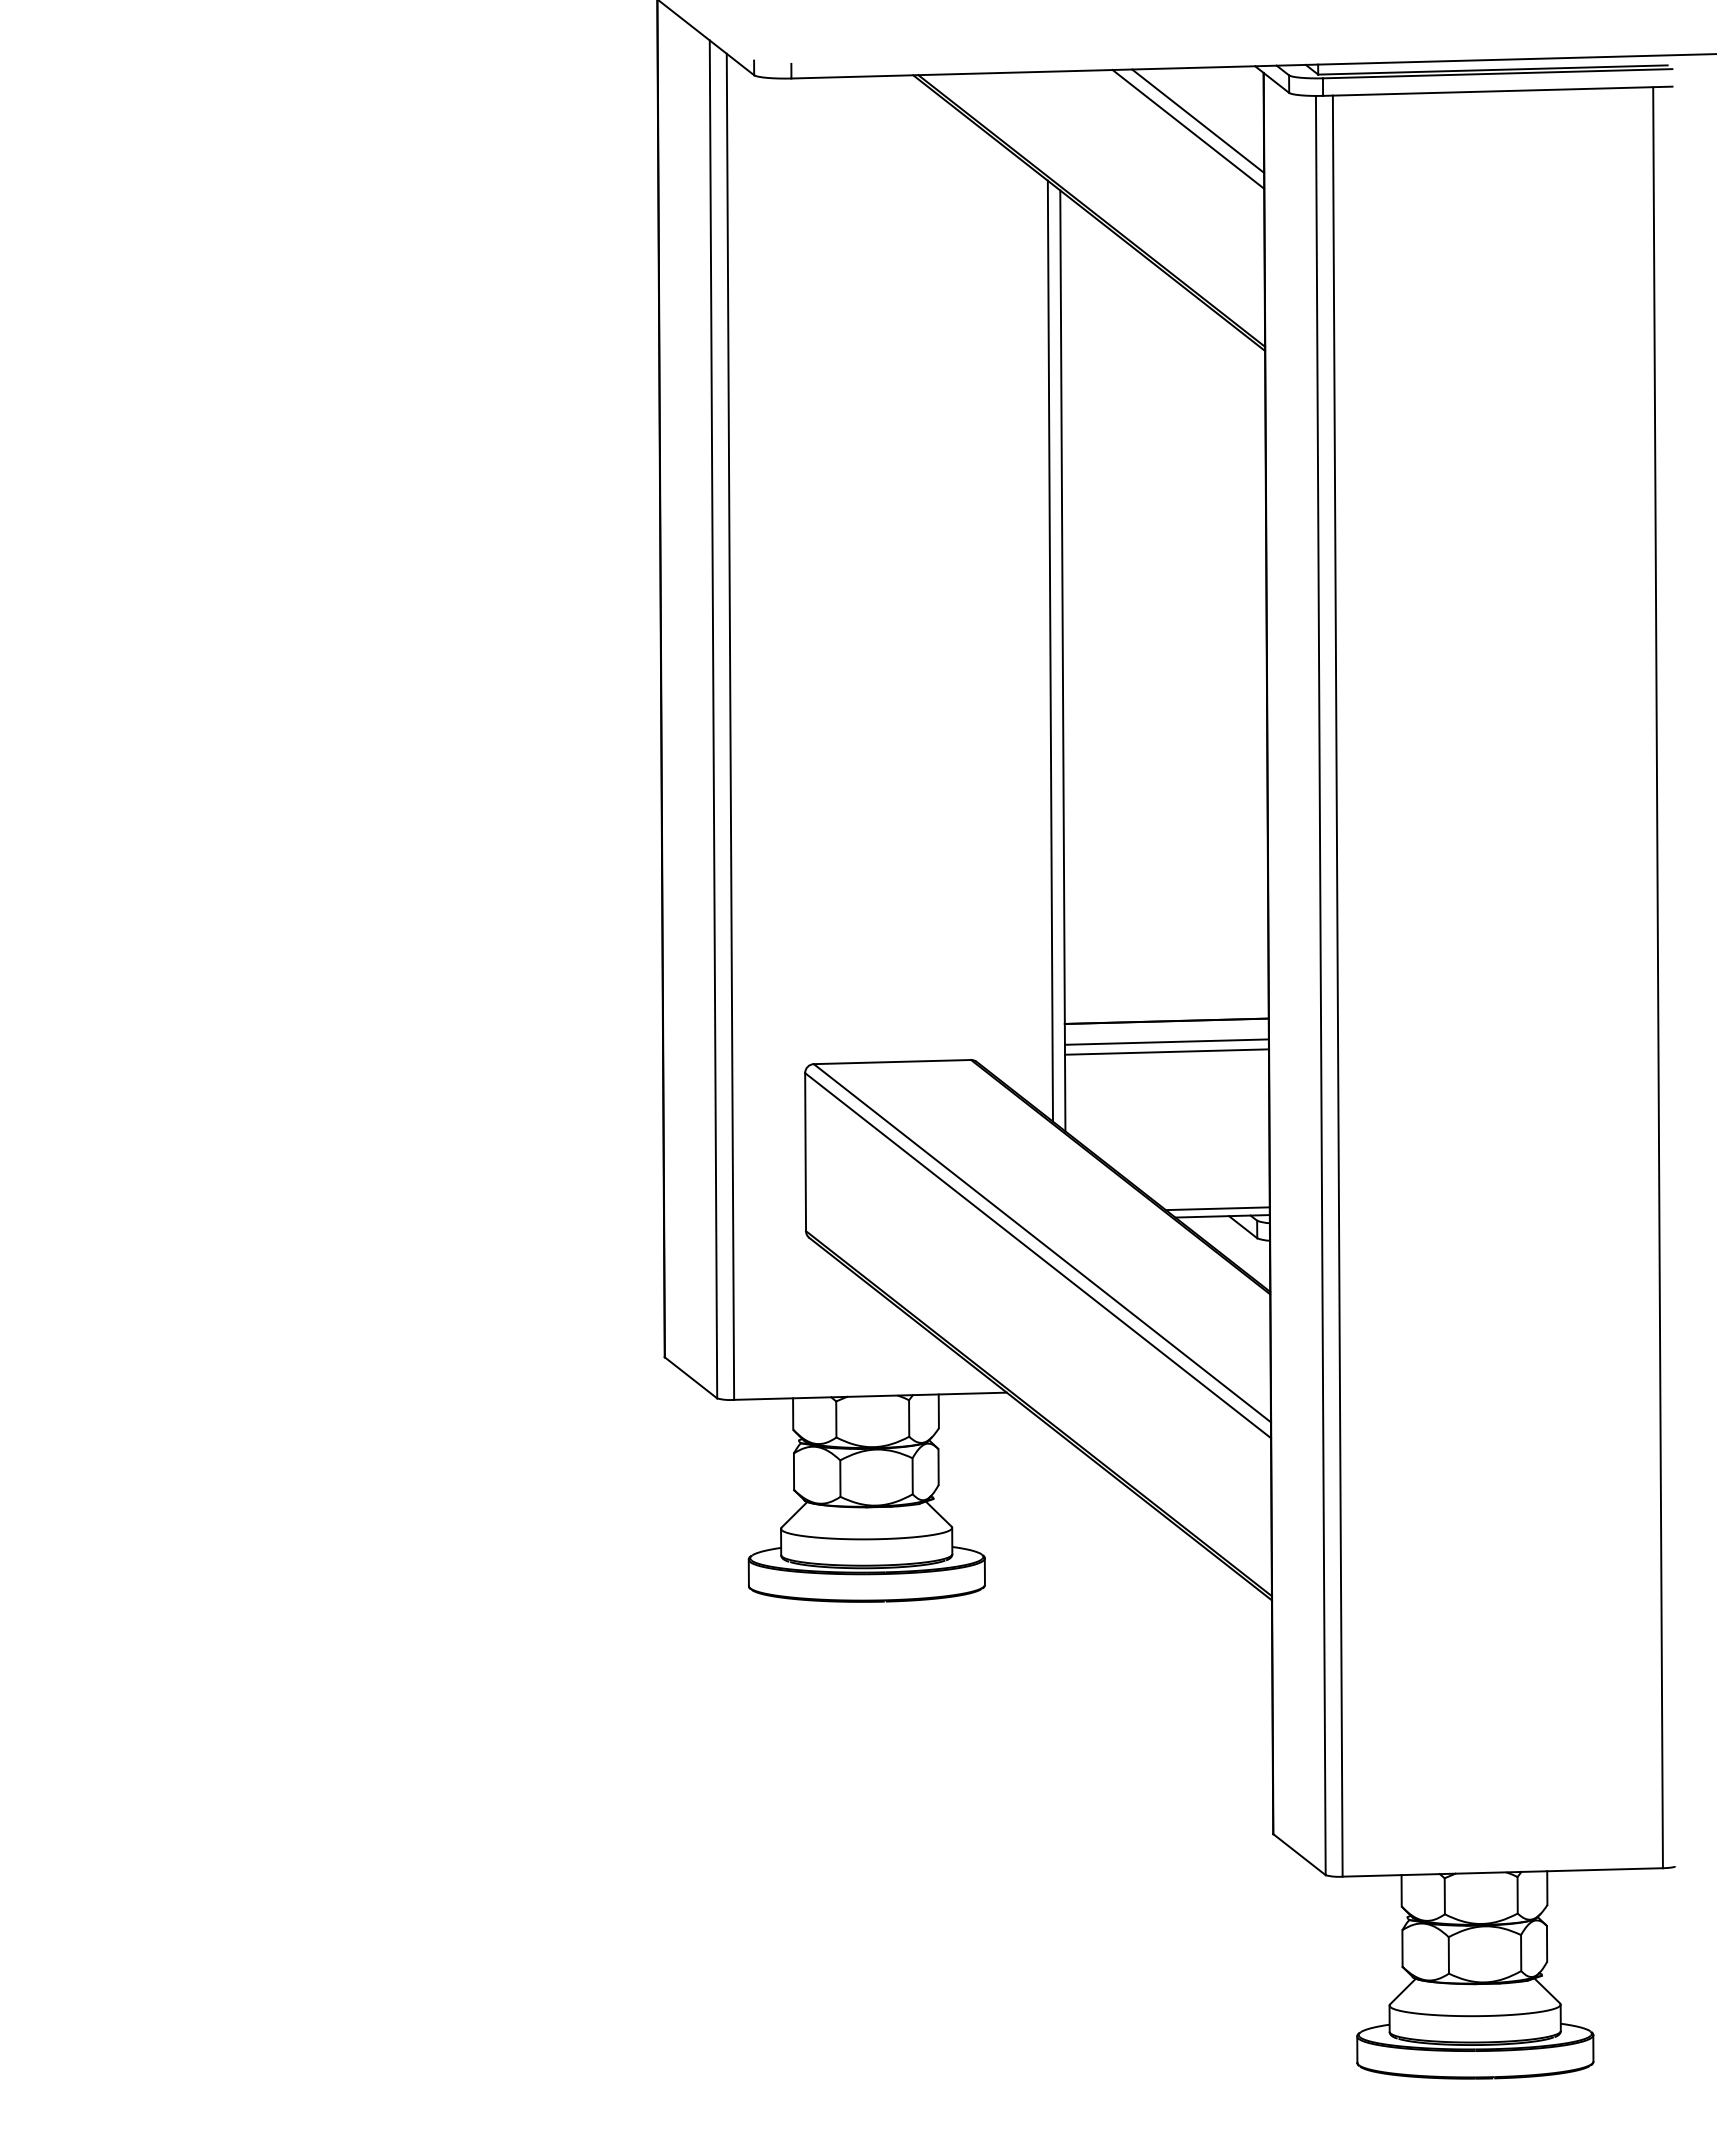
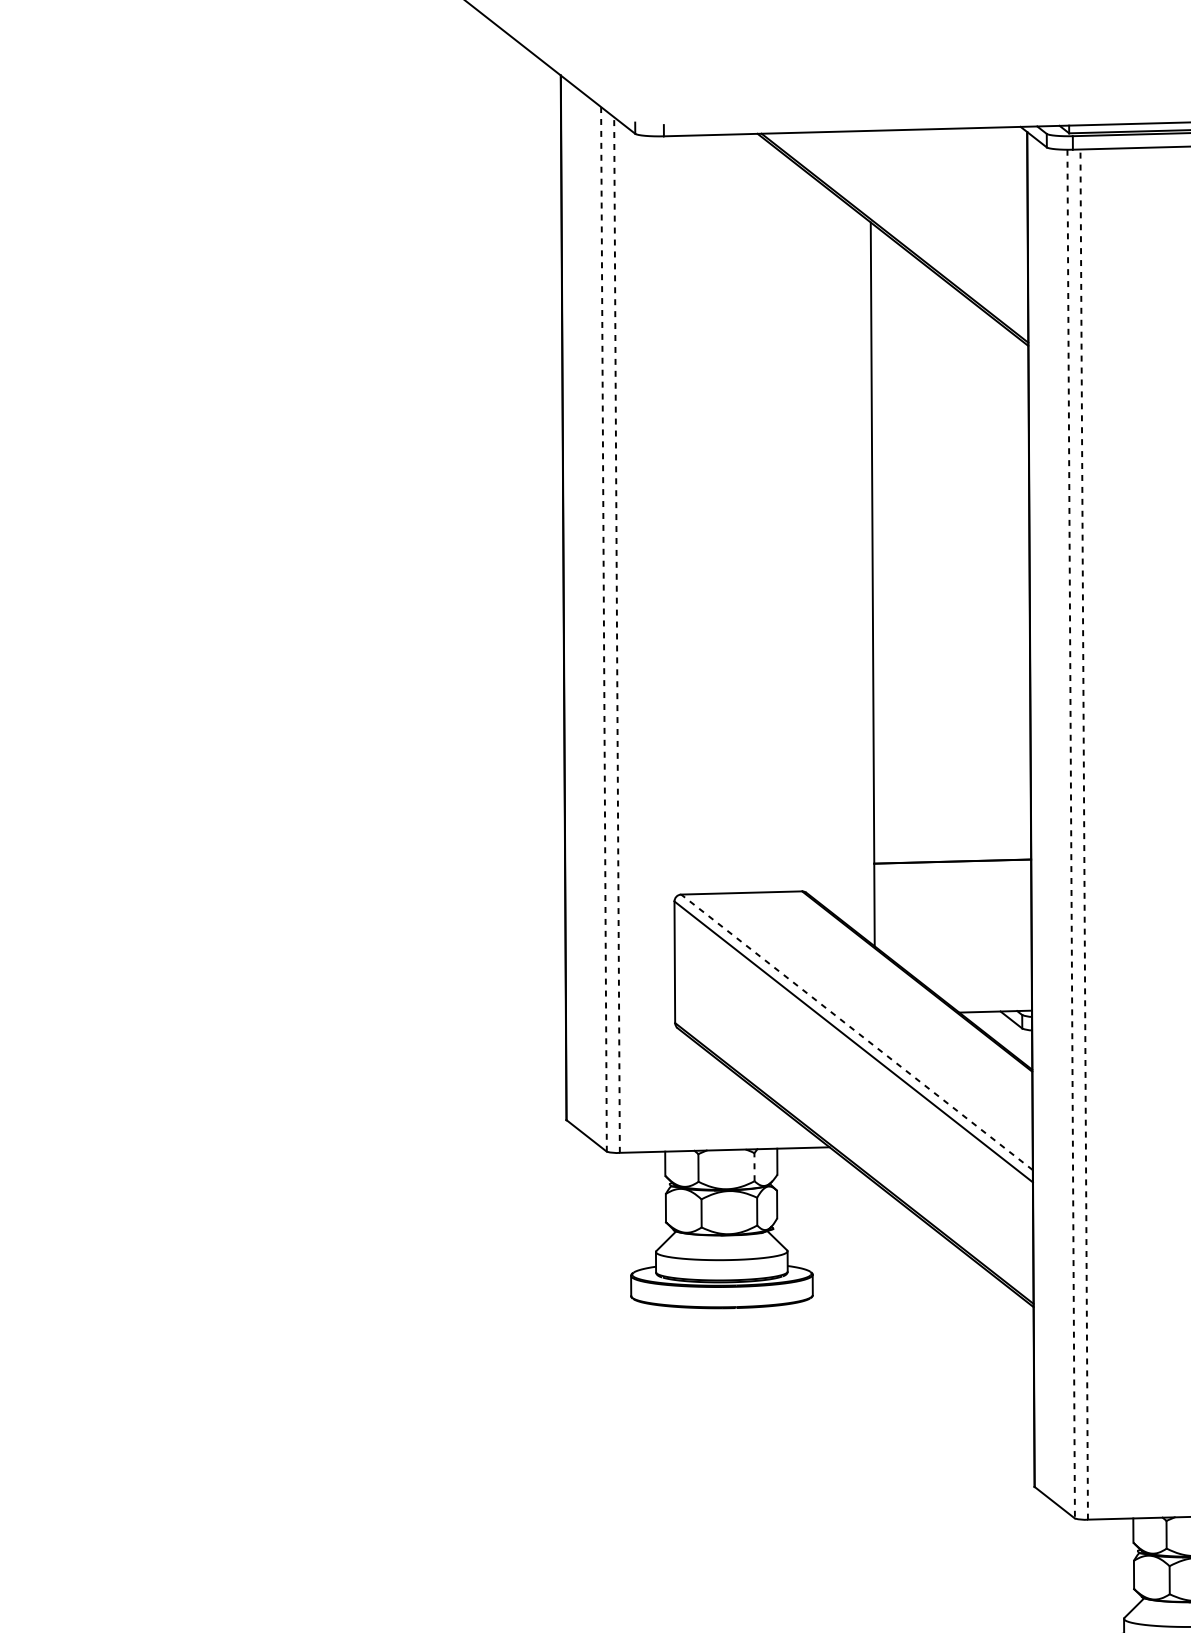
line: (1198, 120) -> (977, 168), removed
line: (1188, 129) -> (969, 175), removed
line: (1049, 650) -> (862, 576), removed
line: (713, 719) -> (603, 629), solid -> dashed
line: (730, 726) -> (617, 634), solid -> dashed
line: (1320, 985) -> (1070, 834), solid -> dashed
line: (1337, 986) -> (1084, 834), solid -> dashed
line: (1166, 1041) -> (952, 877), removed
line: (1166, 1051) -> (952, 884), removed
line: (1217, 1208) -> (991, 1005), removed
line: (1042, 1242) -> (857, 1031), solid -> dashed
line: (909, 1418) -> (754, 1167), solid -> dashed

